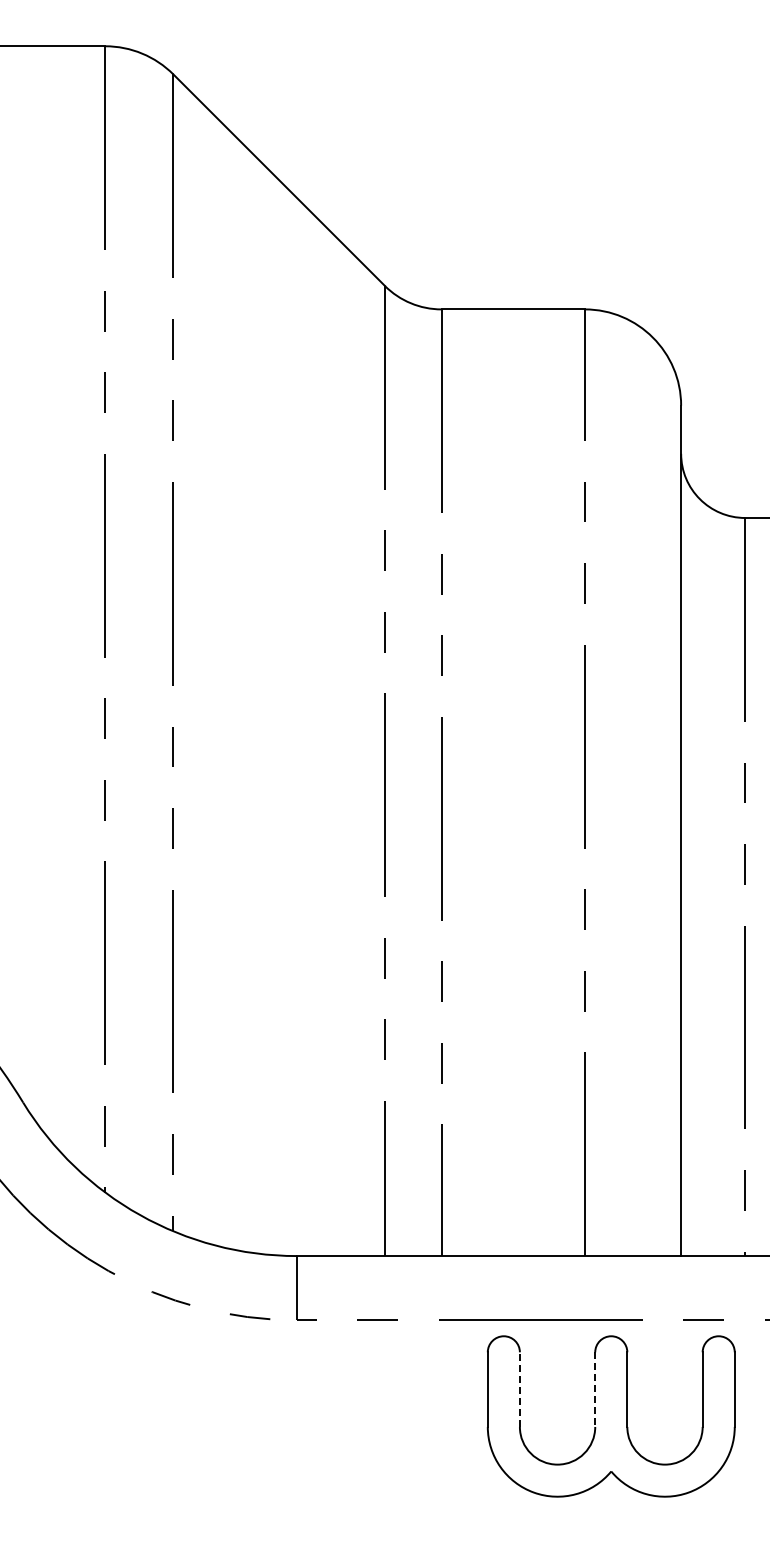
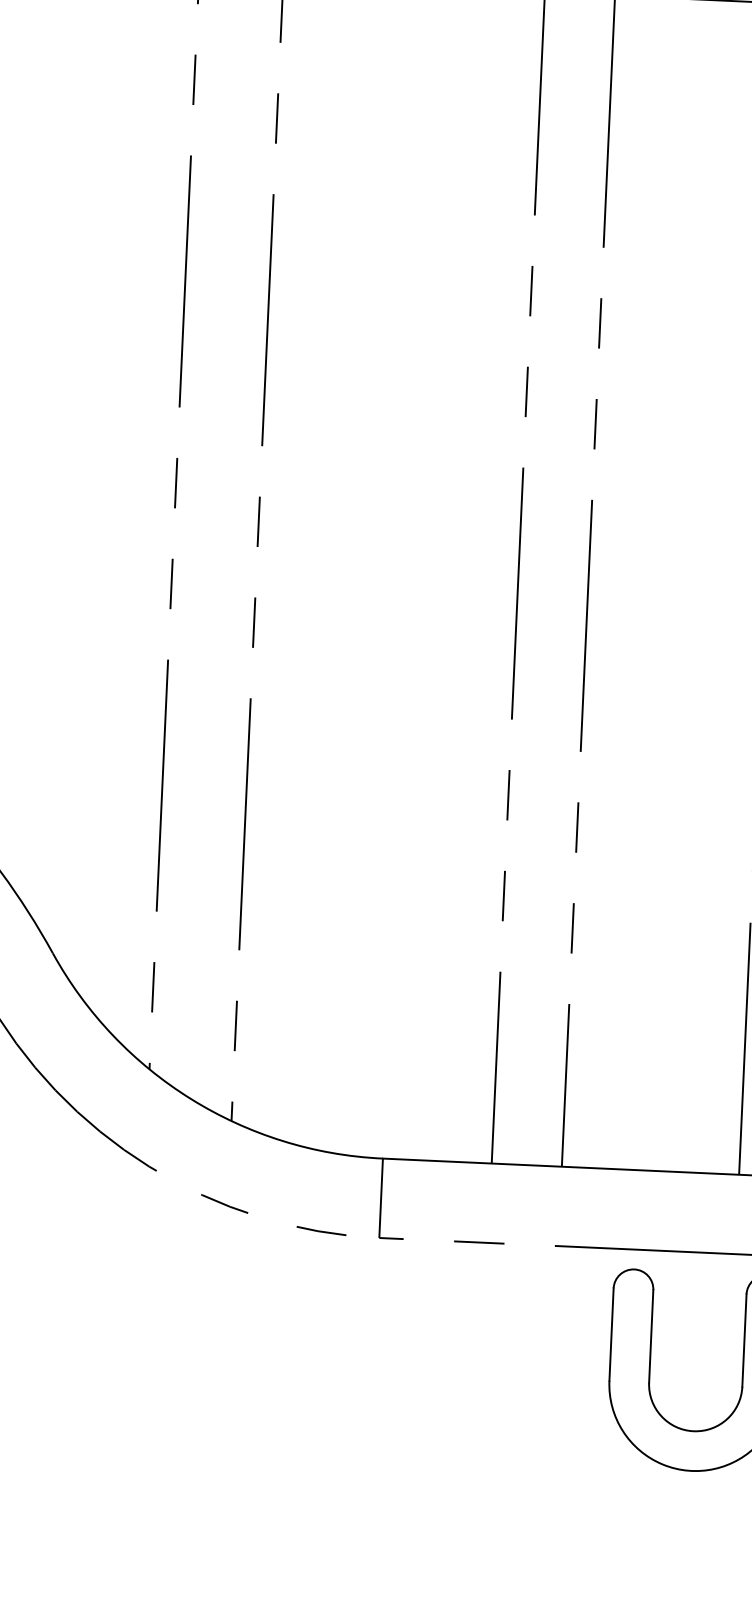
line: (519, 1389) -> (650, 1336), dashed -> solid
line: (595, 1390) -> (744, 1341), dashed -> solid

